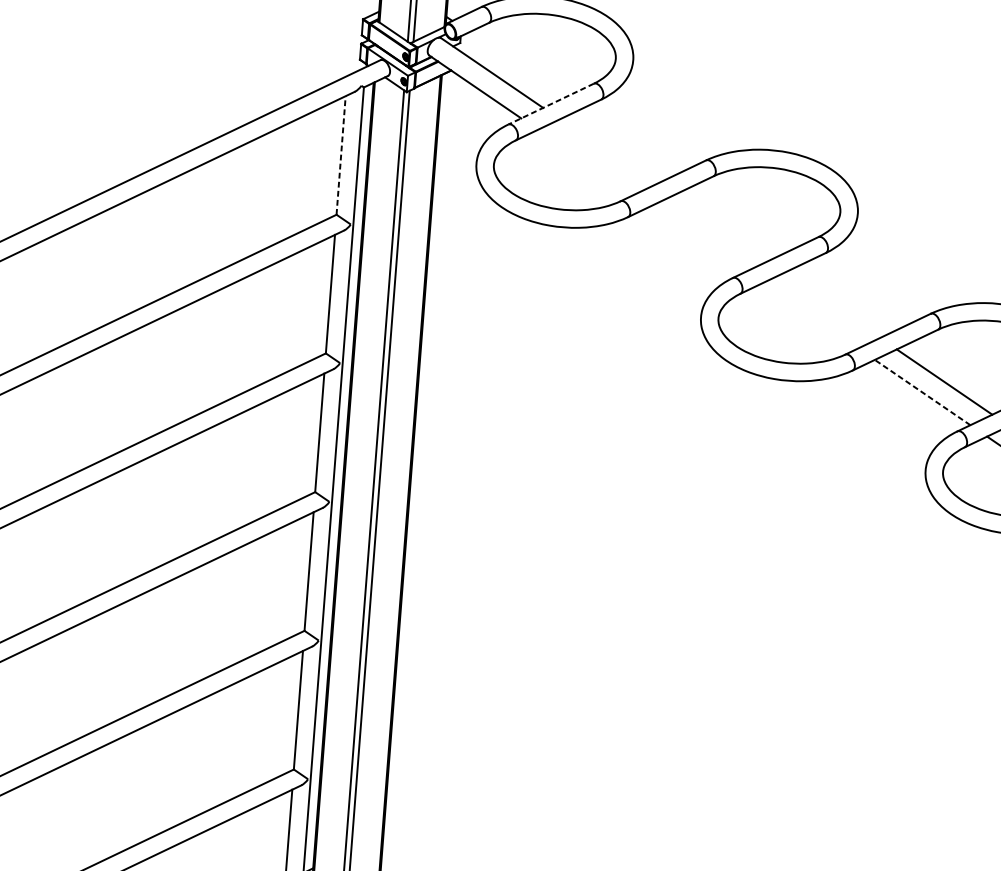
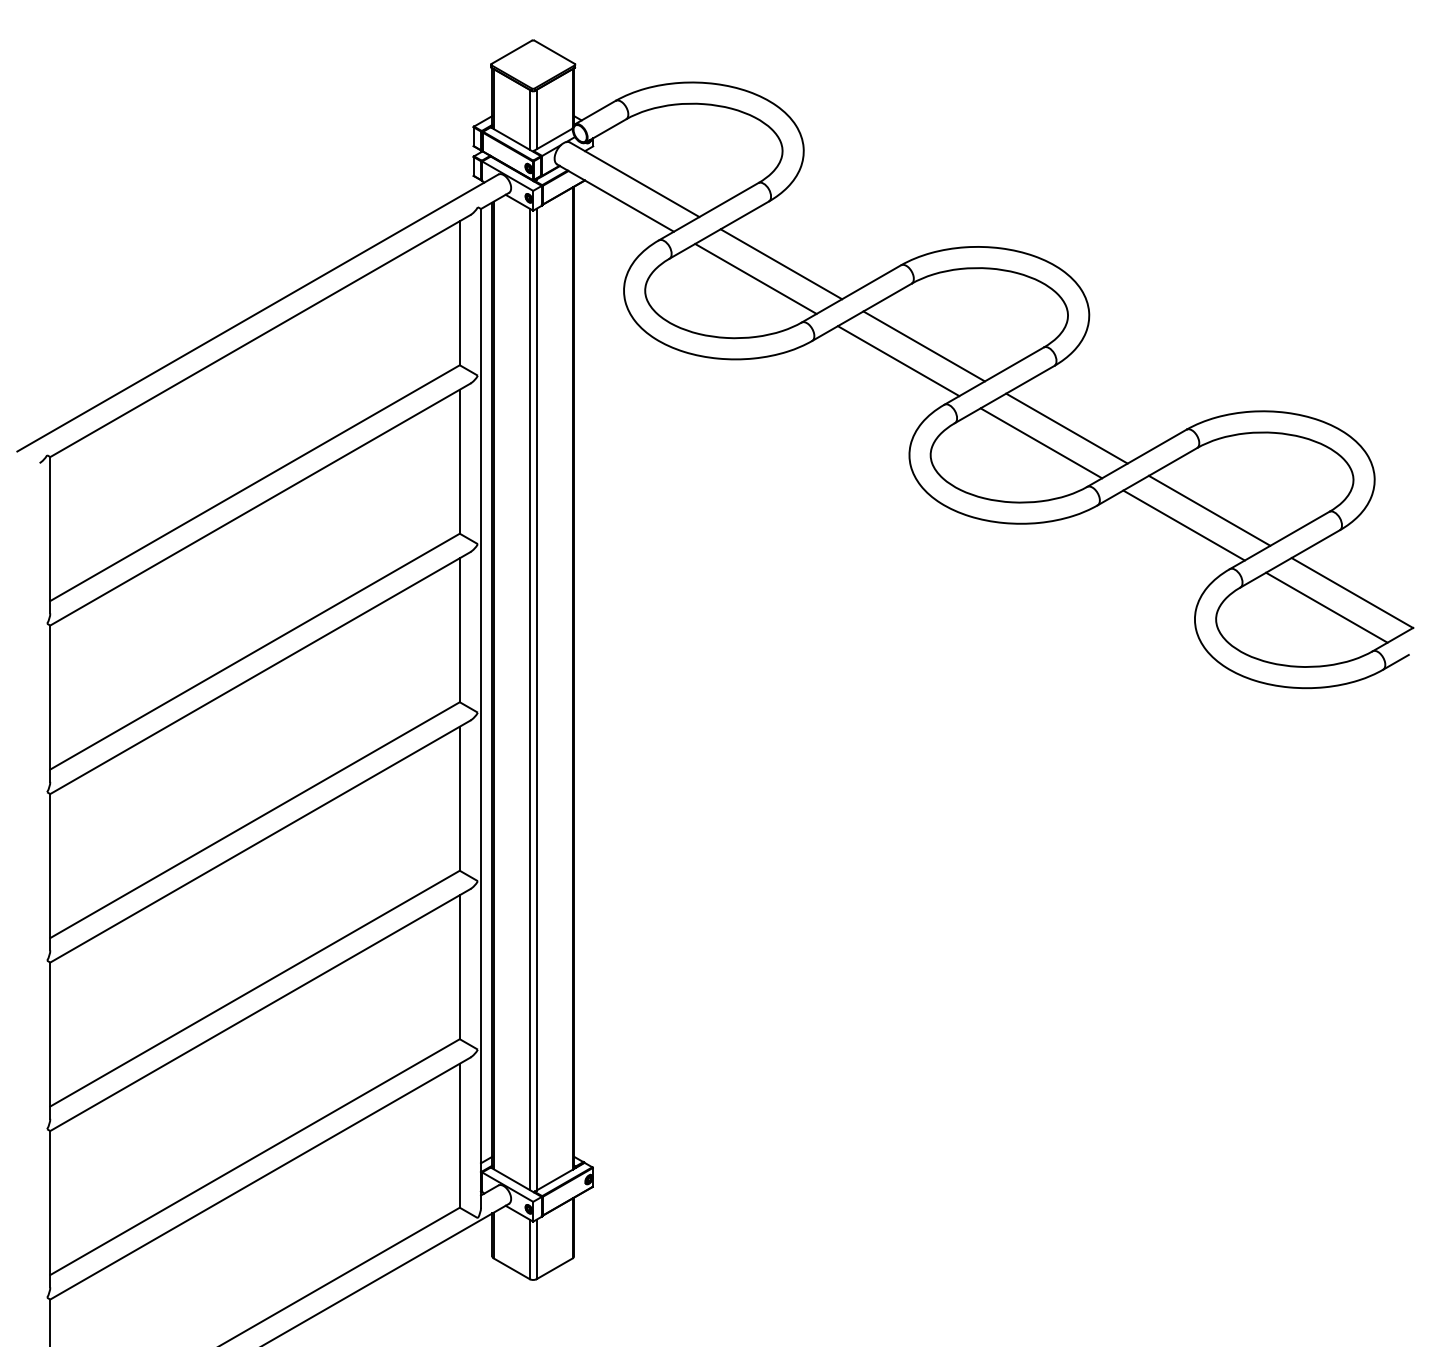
line: (550, 104) -> (708, 212), dashed -> solid
line: (607, 152) -> (781, 264), added
line: (340, 154) -> (459, 292), dashed -> solid
line: (585, 162) -> (755, 278), added
line: (719, 228) -> (923, 346), added
line: (697, 239) -> (898, 361), added
line: (831, 305) -> (1066, 428), added
line: (810, 315) -> (1041, 443), added
line: (922, 392) -> (1183, 525), dashed -> solid

